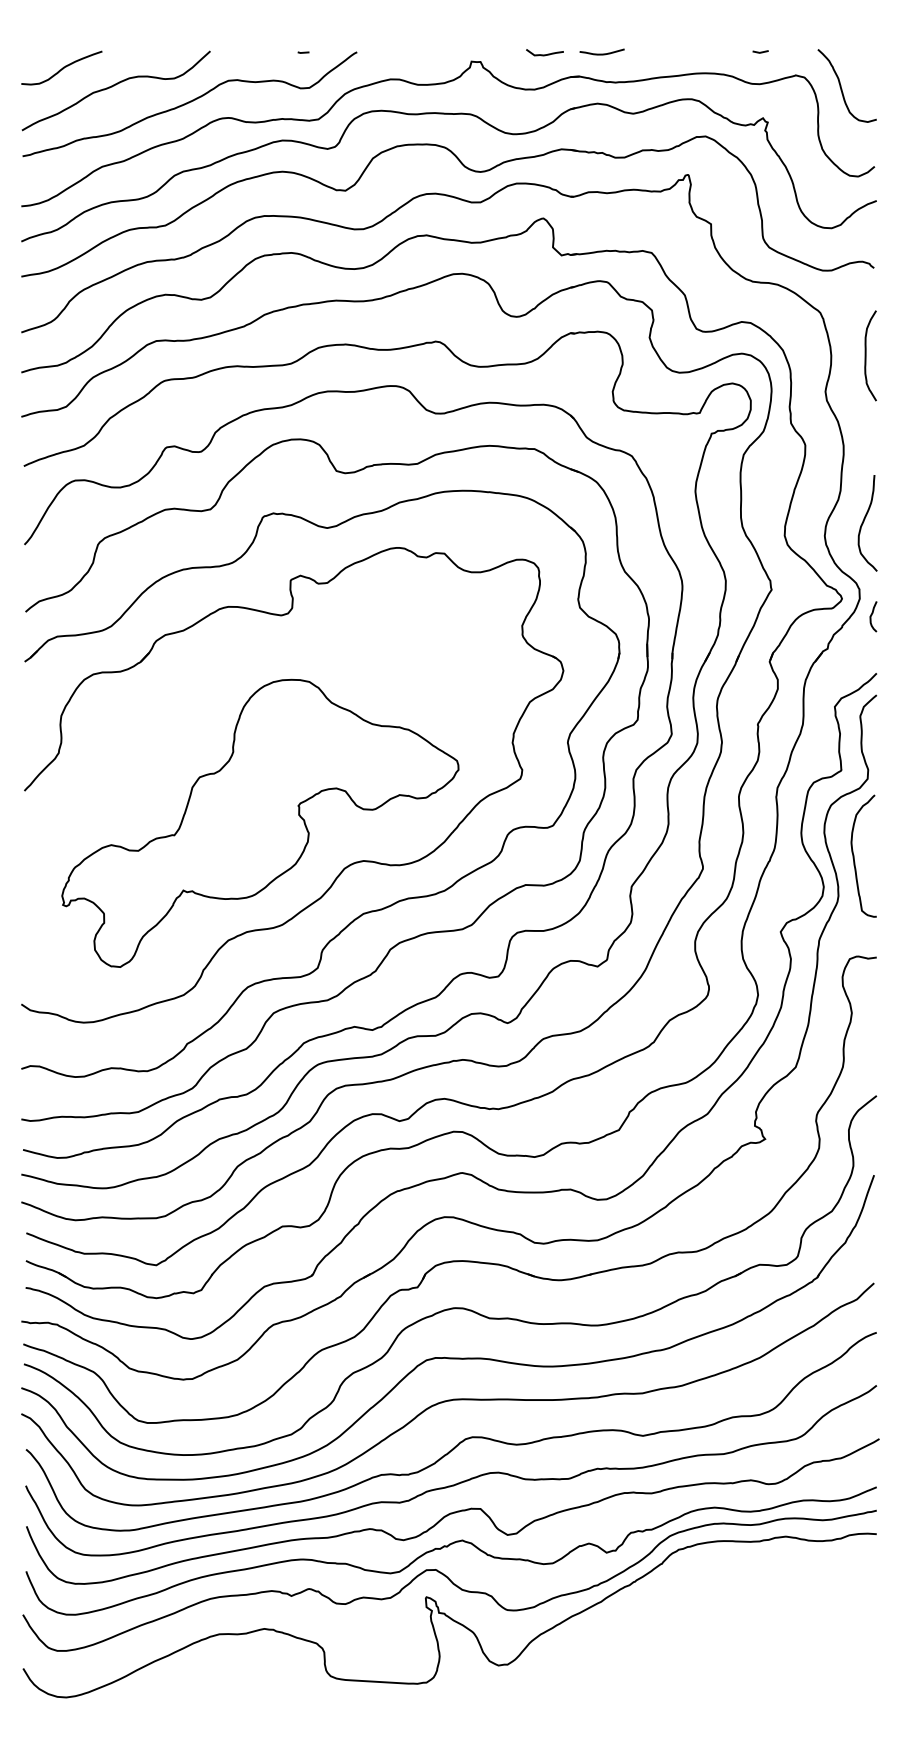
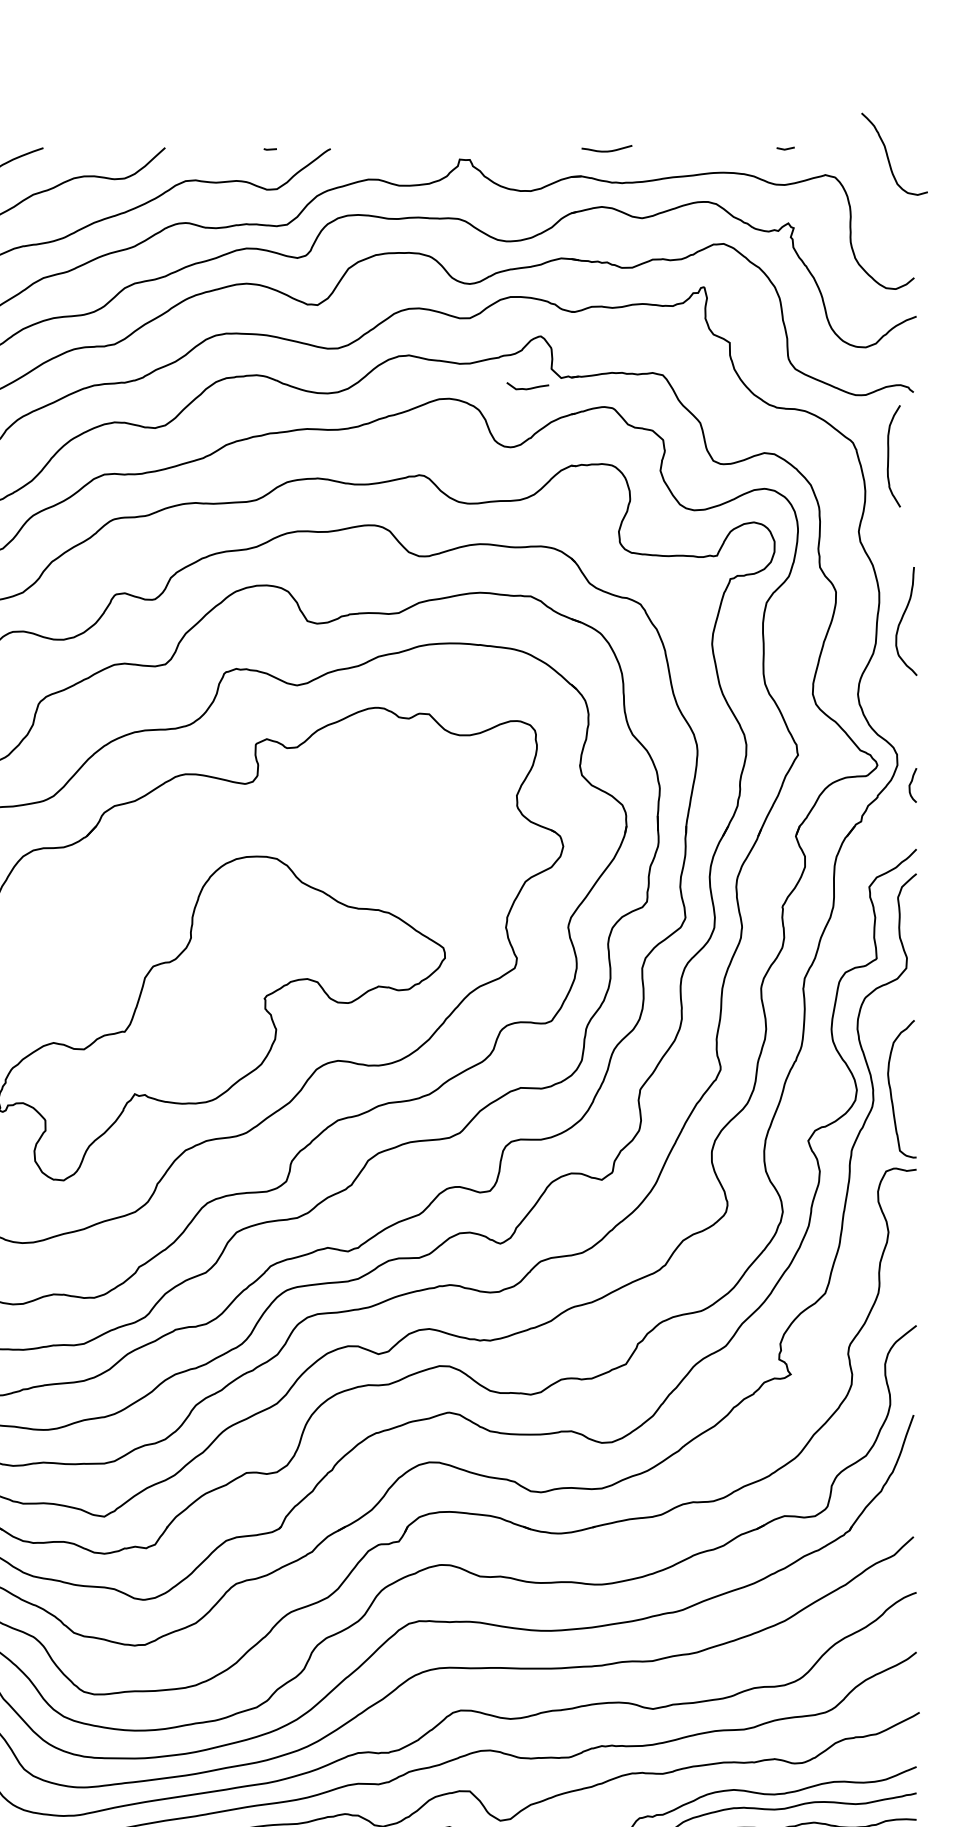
curve: (544, 54) -> (527, 388), moved
curve: (841, 85) -> (888, 153), moved
curve: (866, 355) -> (889, 455), moved
curve: (864, 521) -> (902, 619), moved
curve: (854, 855) -> (891, 1088), moved

